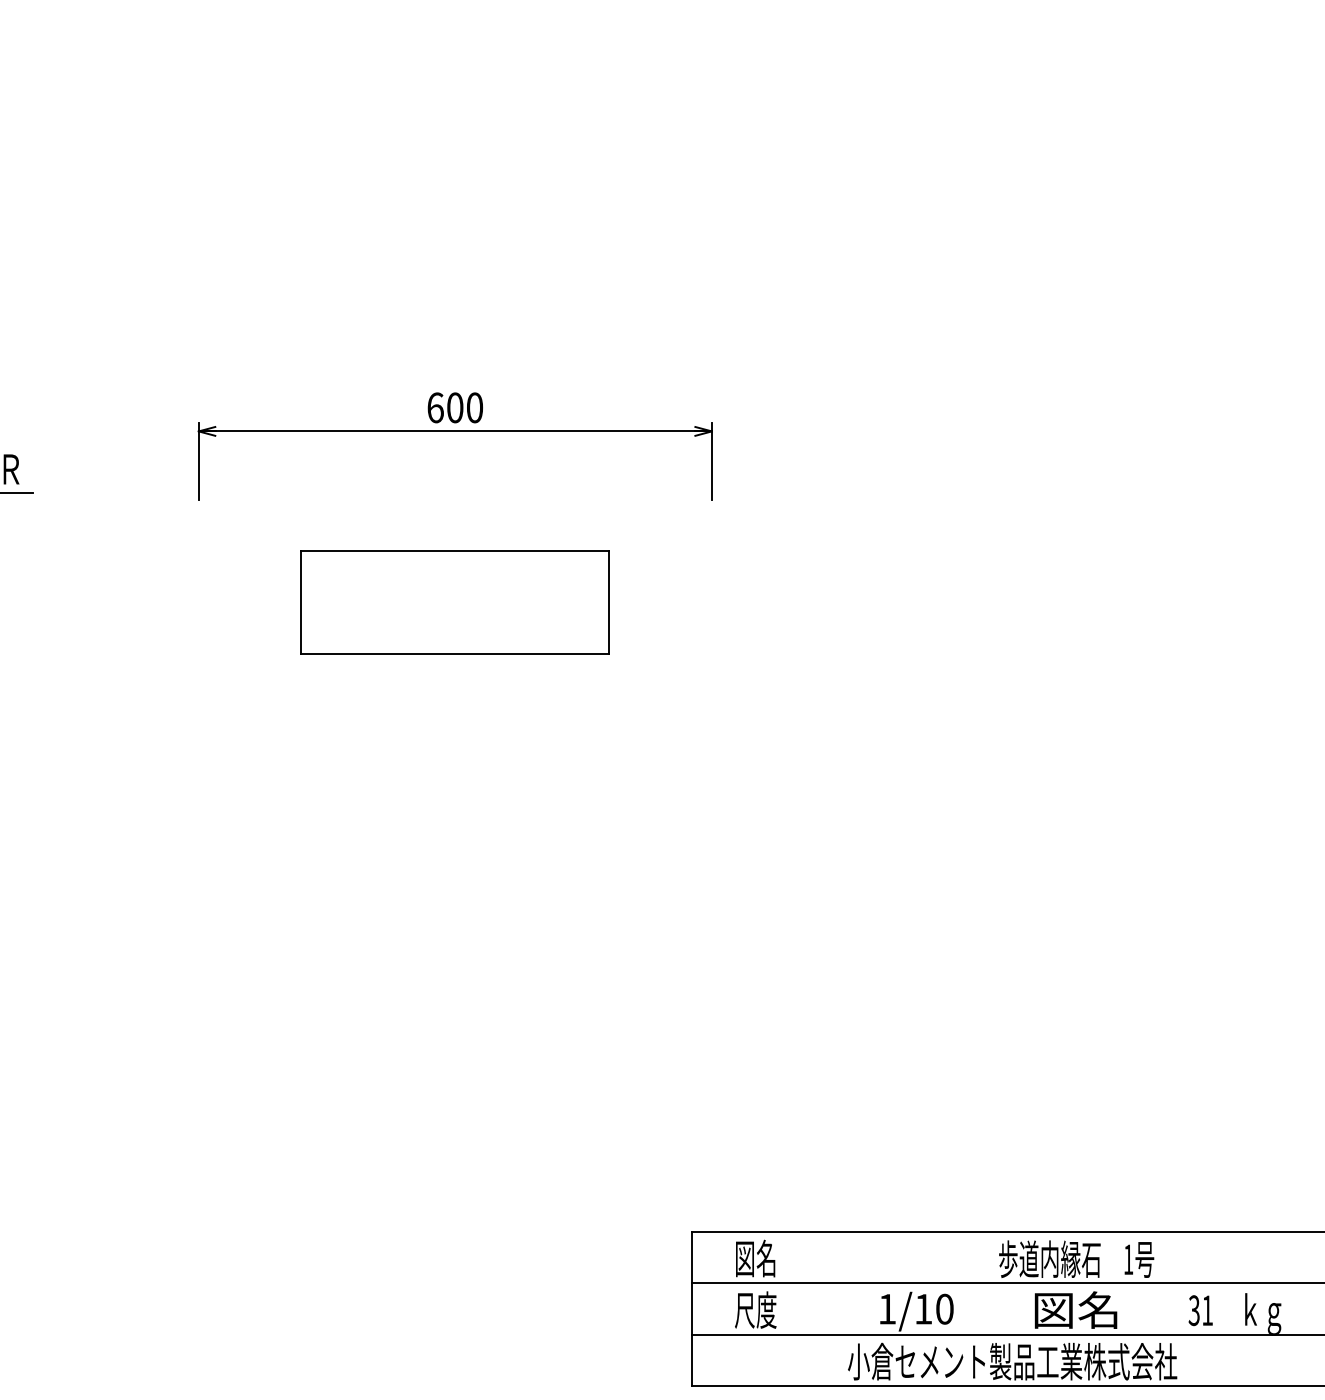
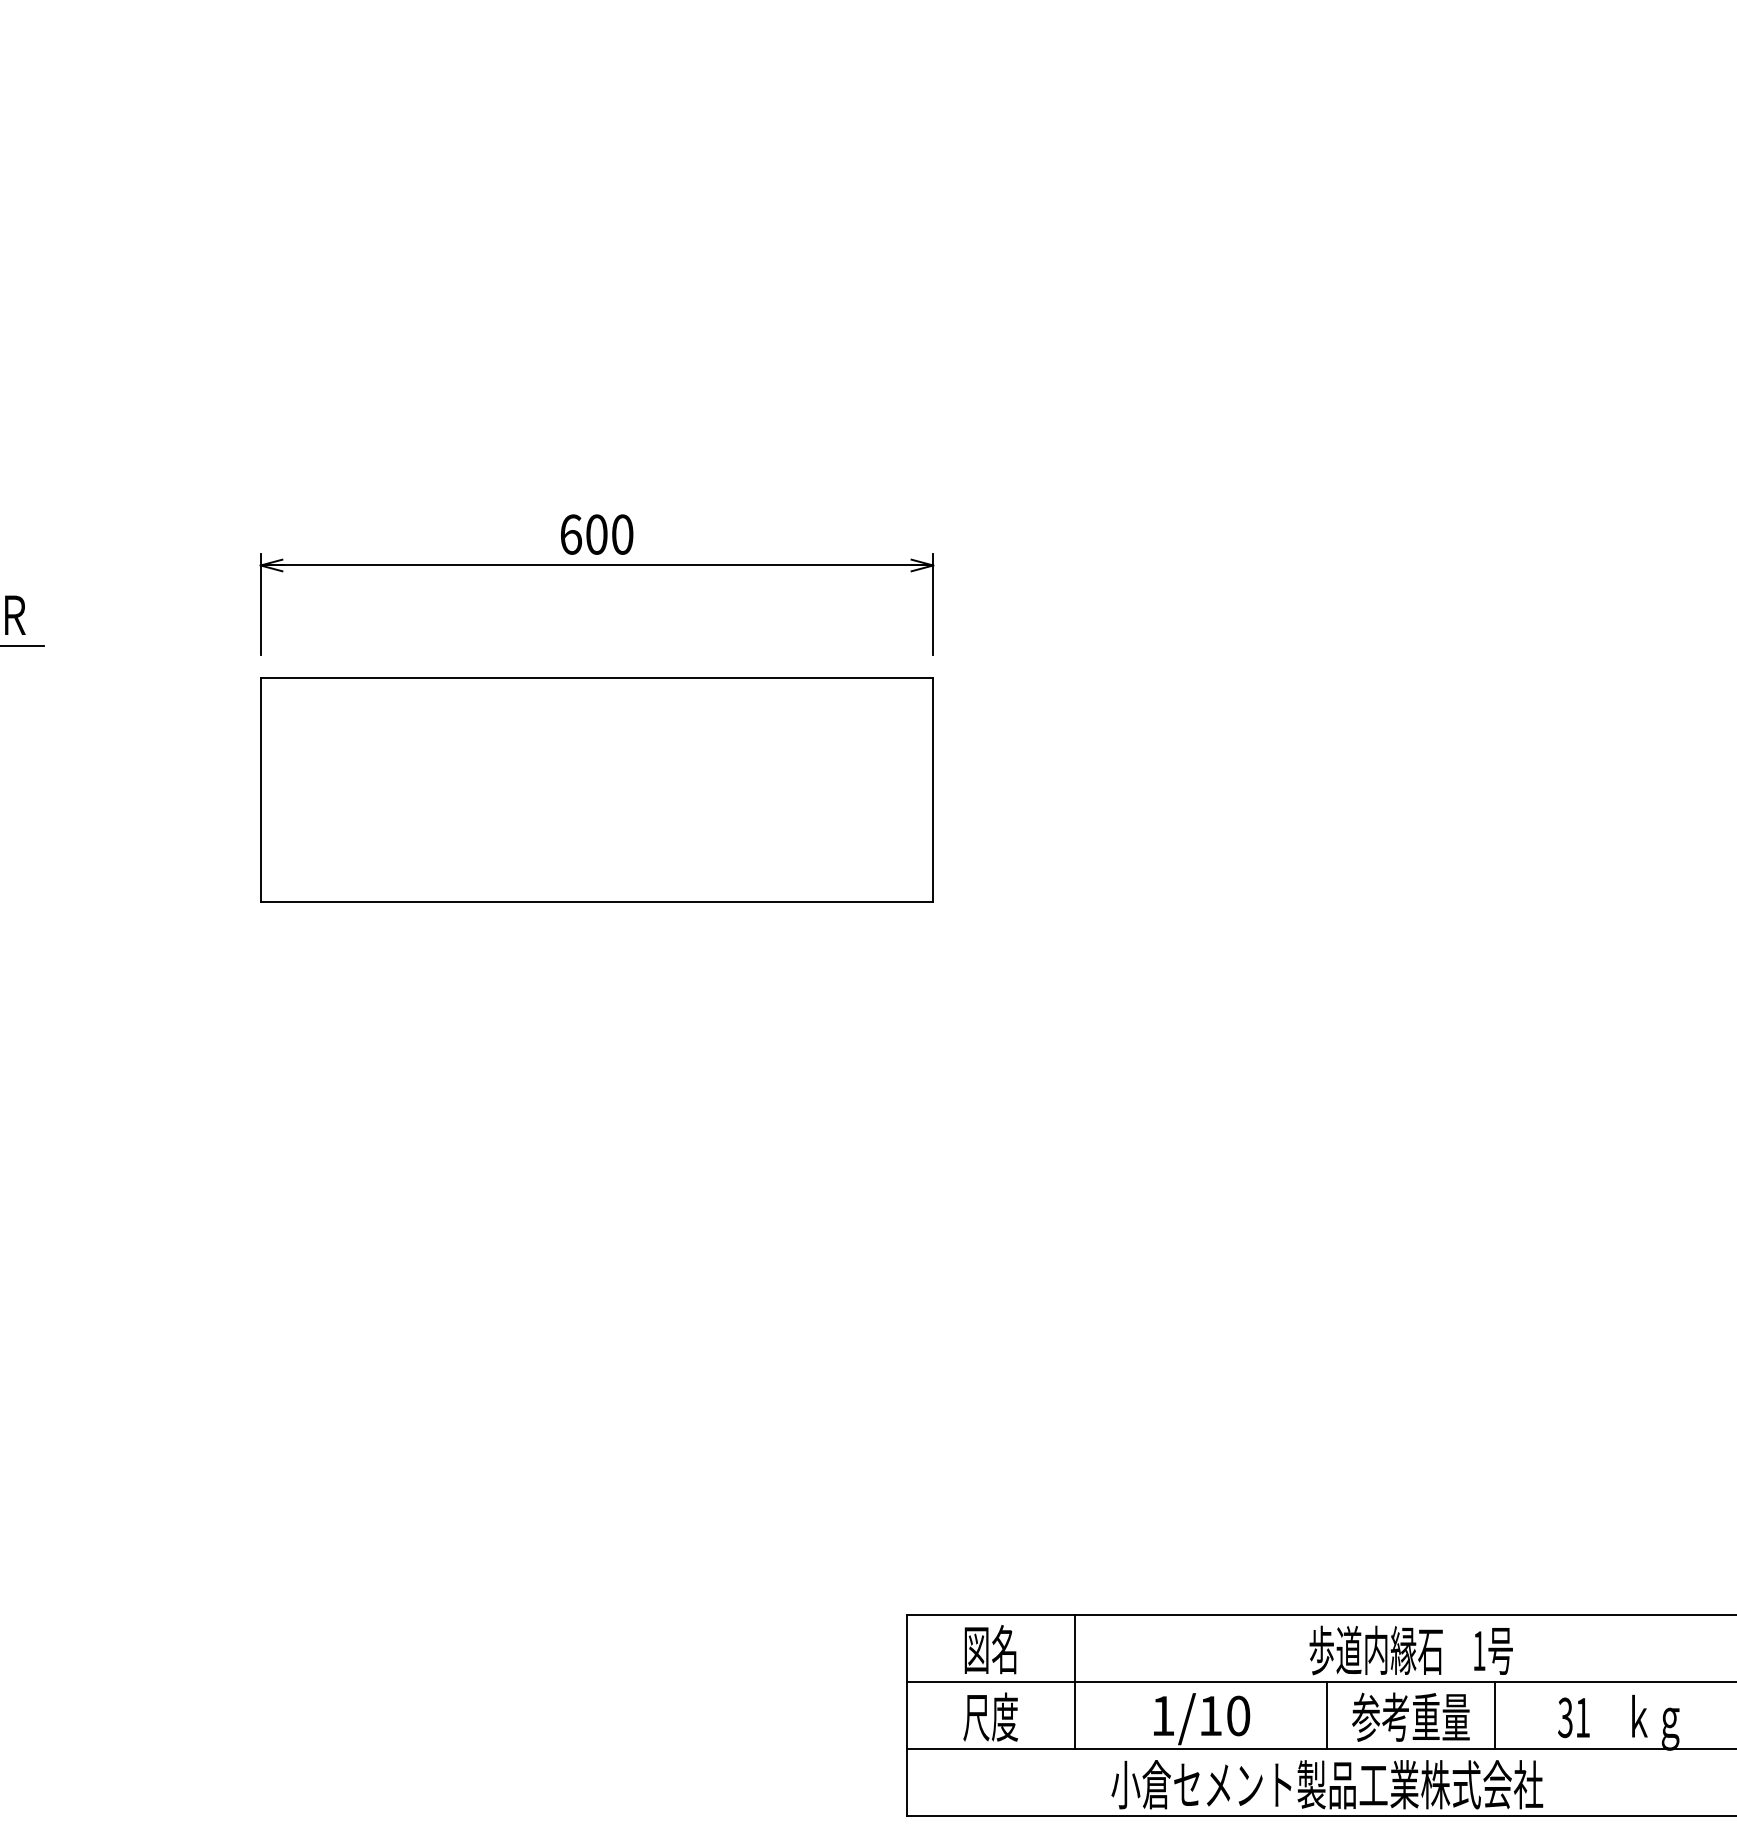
part: (454, 602) -> (596, 789), size x1.67
line: (819, 1282) -> (1074, 1681), added
line: (1012, 1308) -> (1327, 1715), added
line: (1140, 1308) -> (1495, 1715), added
text: (1076, 1309) -> (1410, 1716), 図名 -> 参考重量

